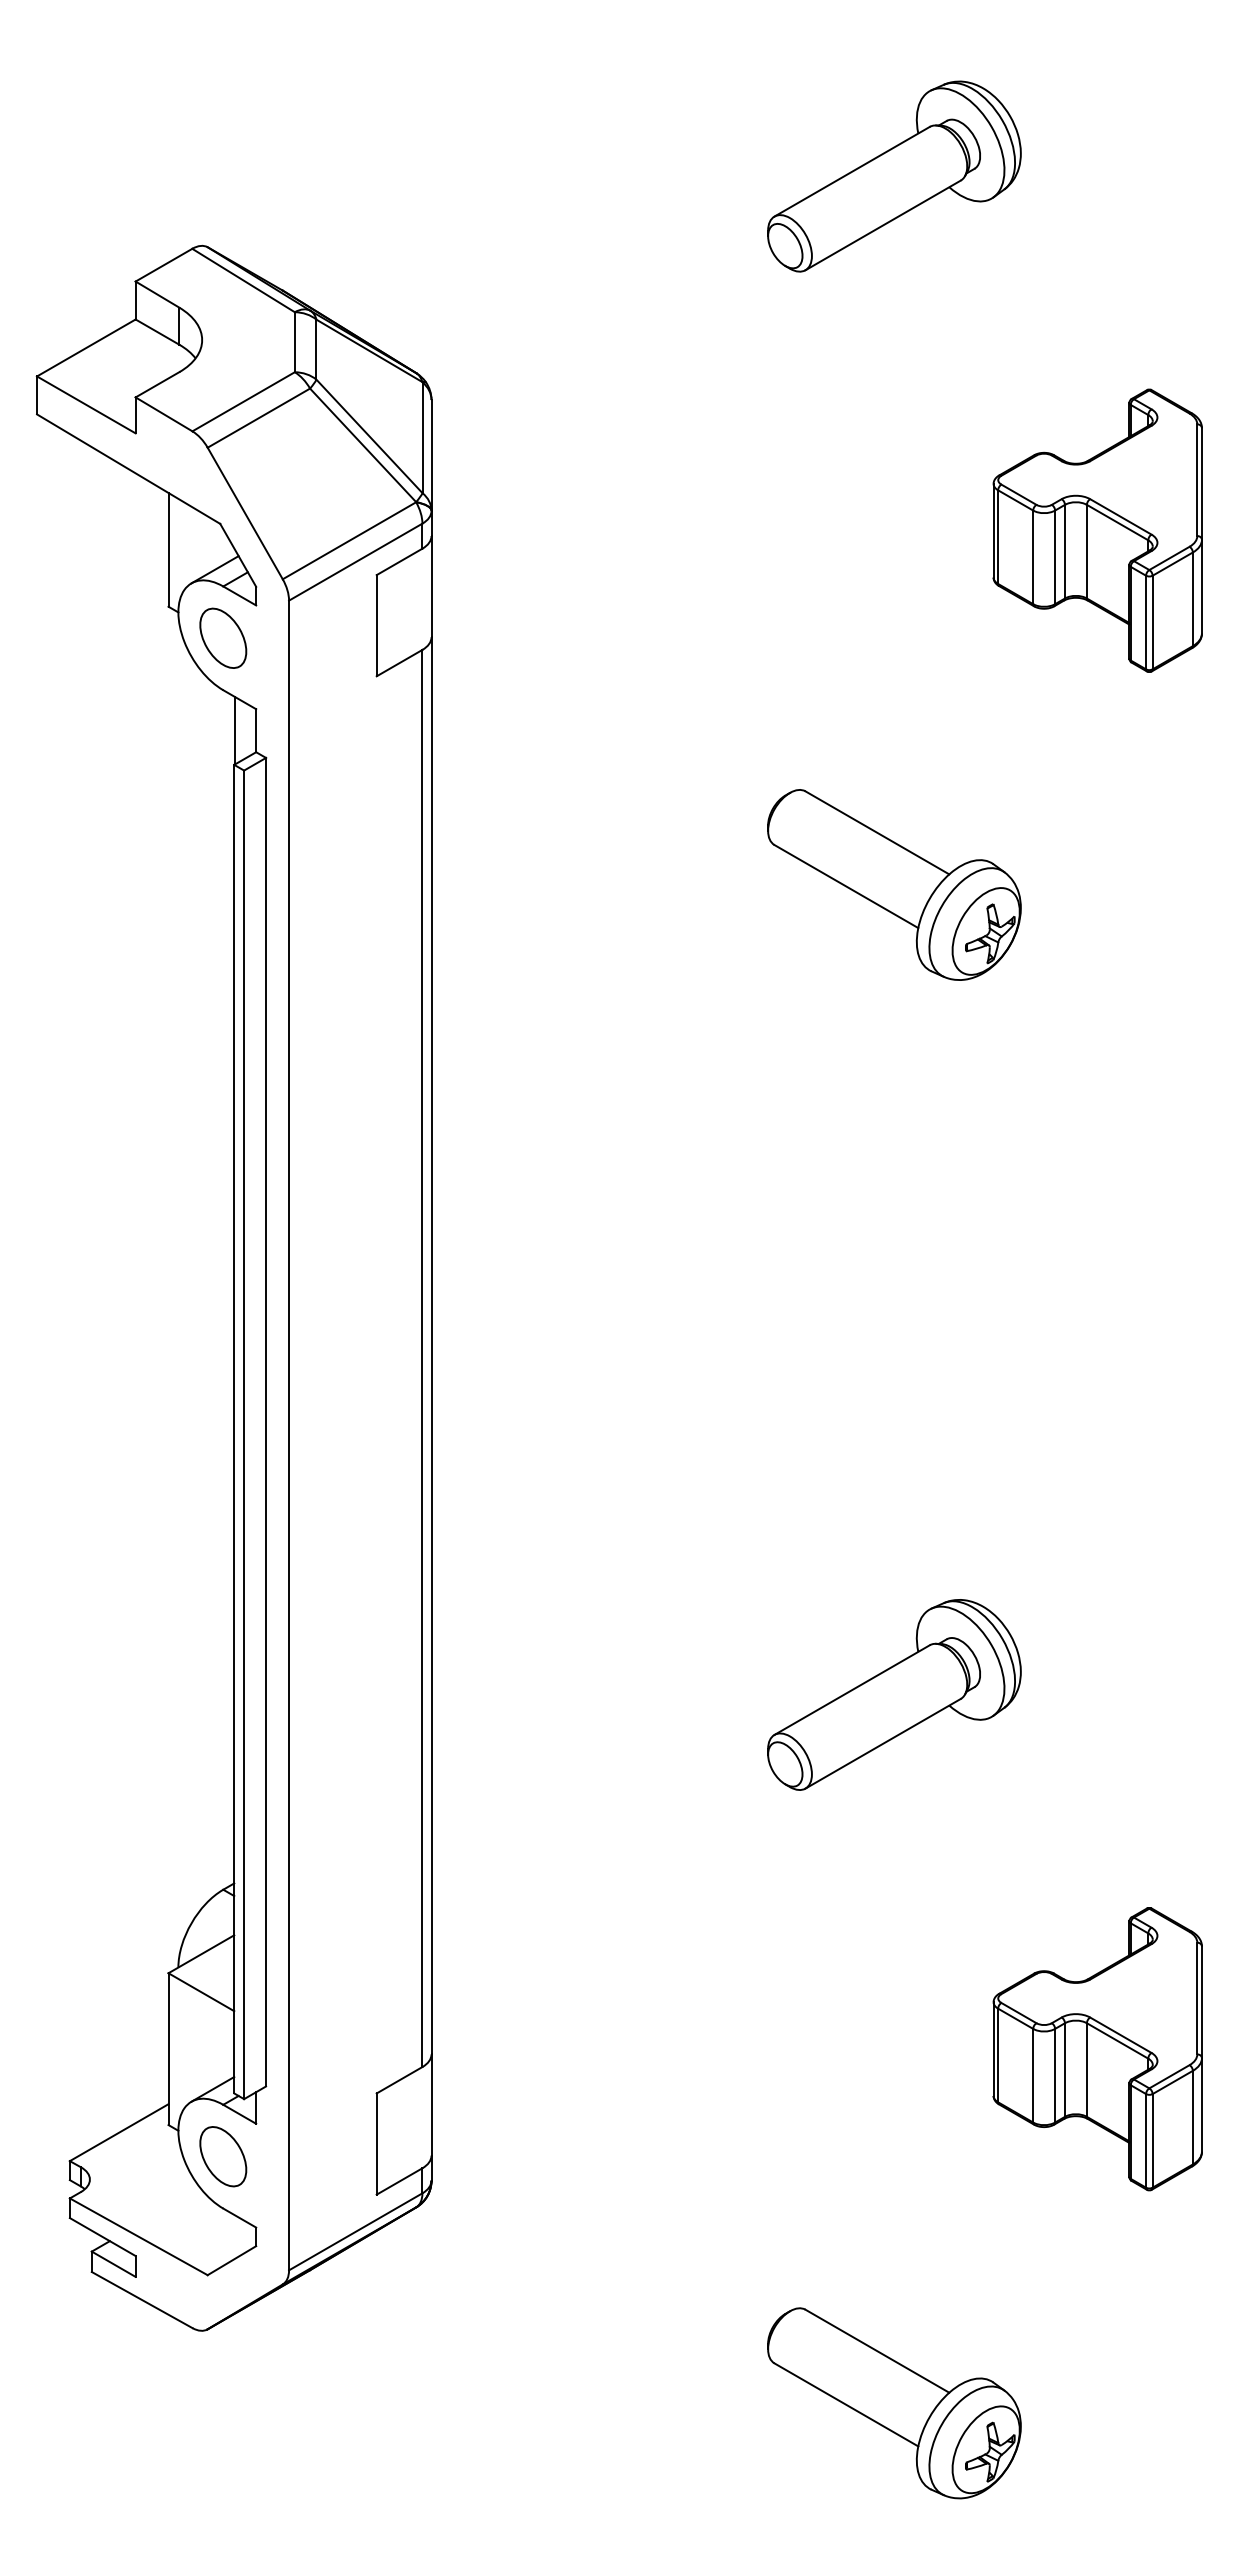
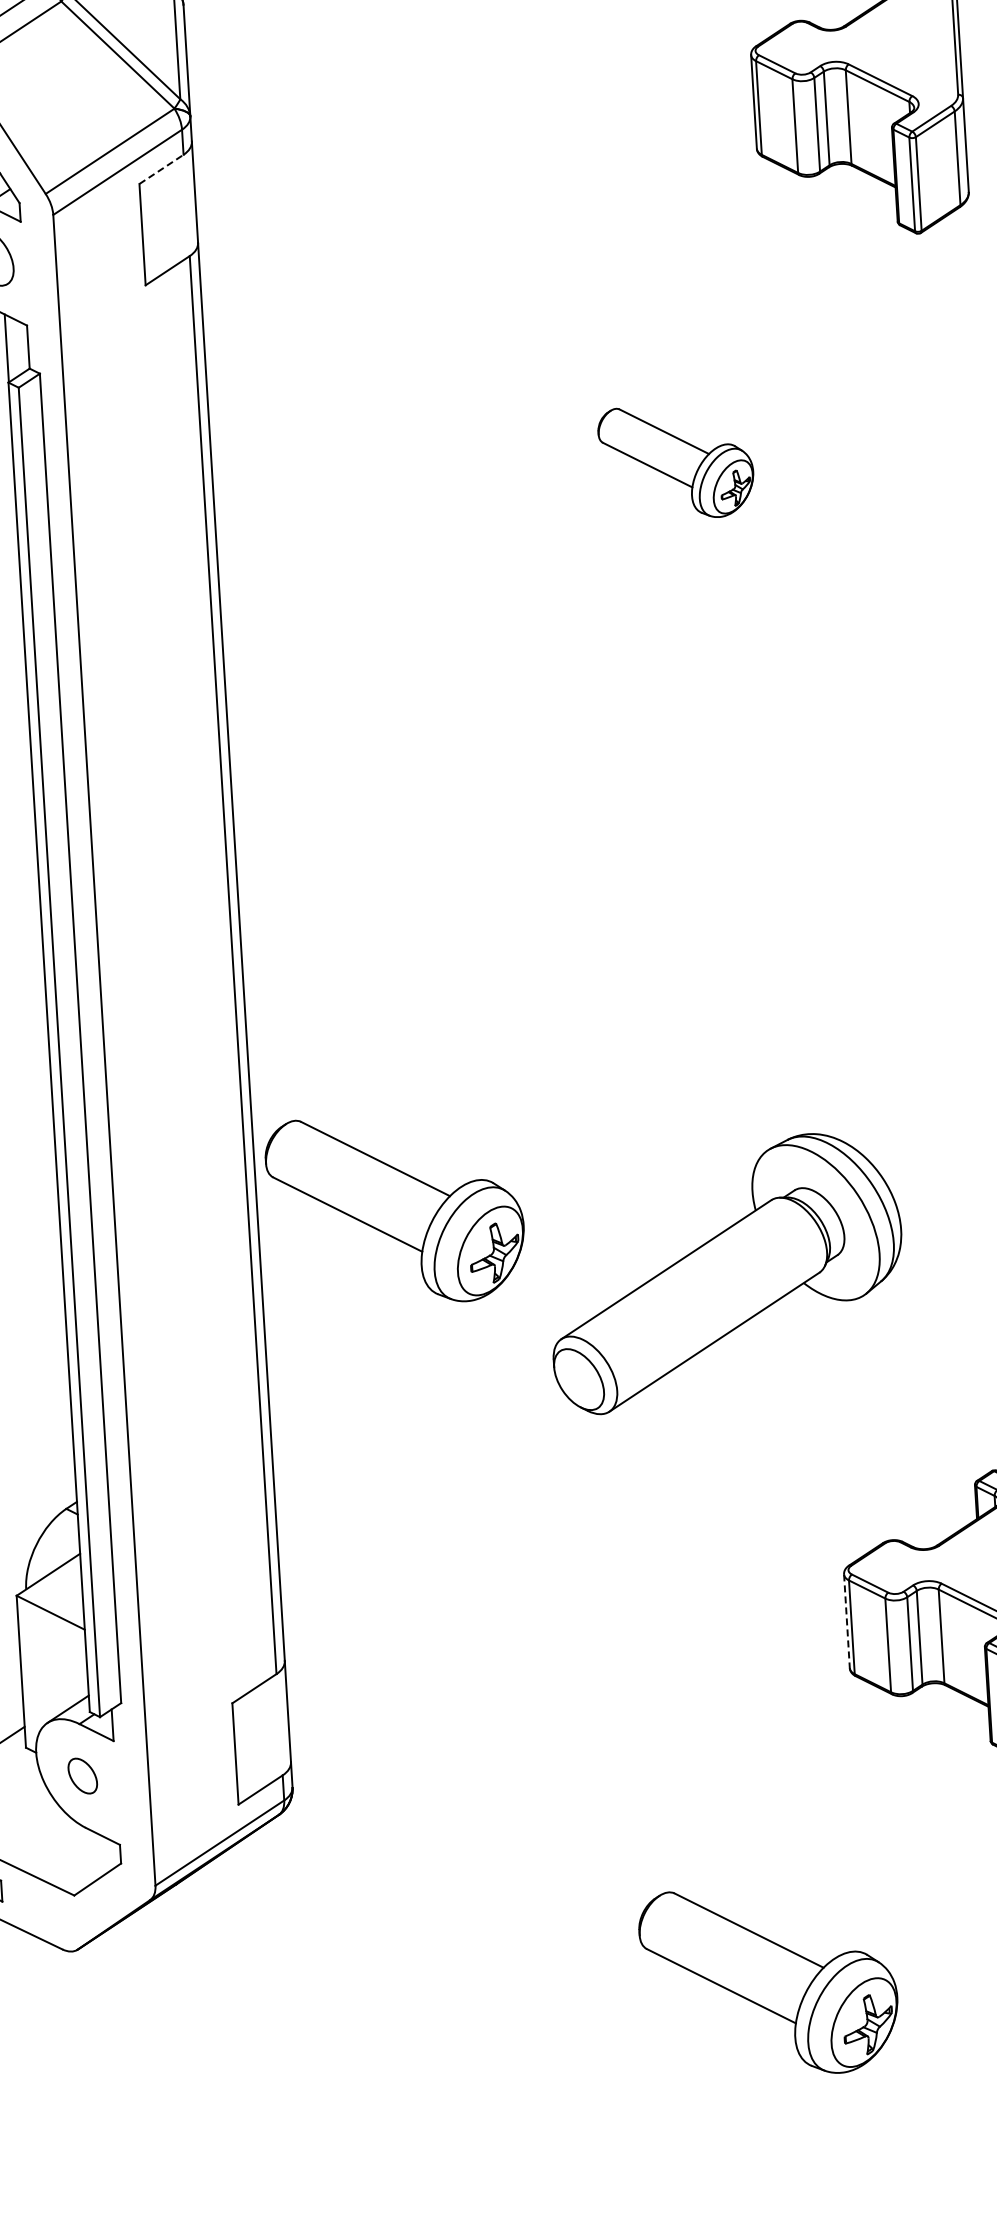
line: (400, 561) -> (162, 168), solid -> dashed
part: (894, 884) -> (676, 461), size x0.6
part: (569, 1612) -> (395, 1210), added
part: (894, 1694) -> (726, 1272), size x1.4
line: (993, 2049) -> (846, 1621), solid -> dashed
part: (223, 2156) -> (82, 1775), size x0.6

